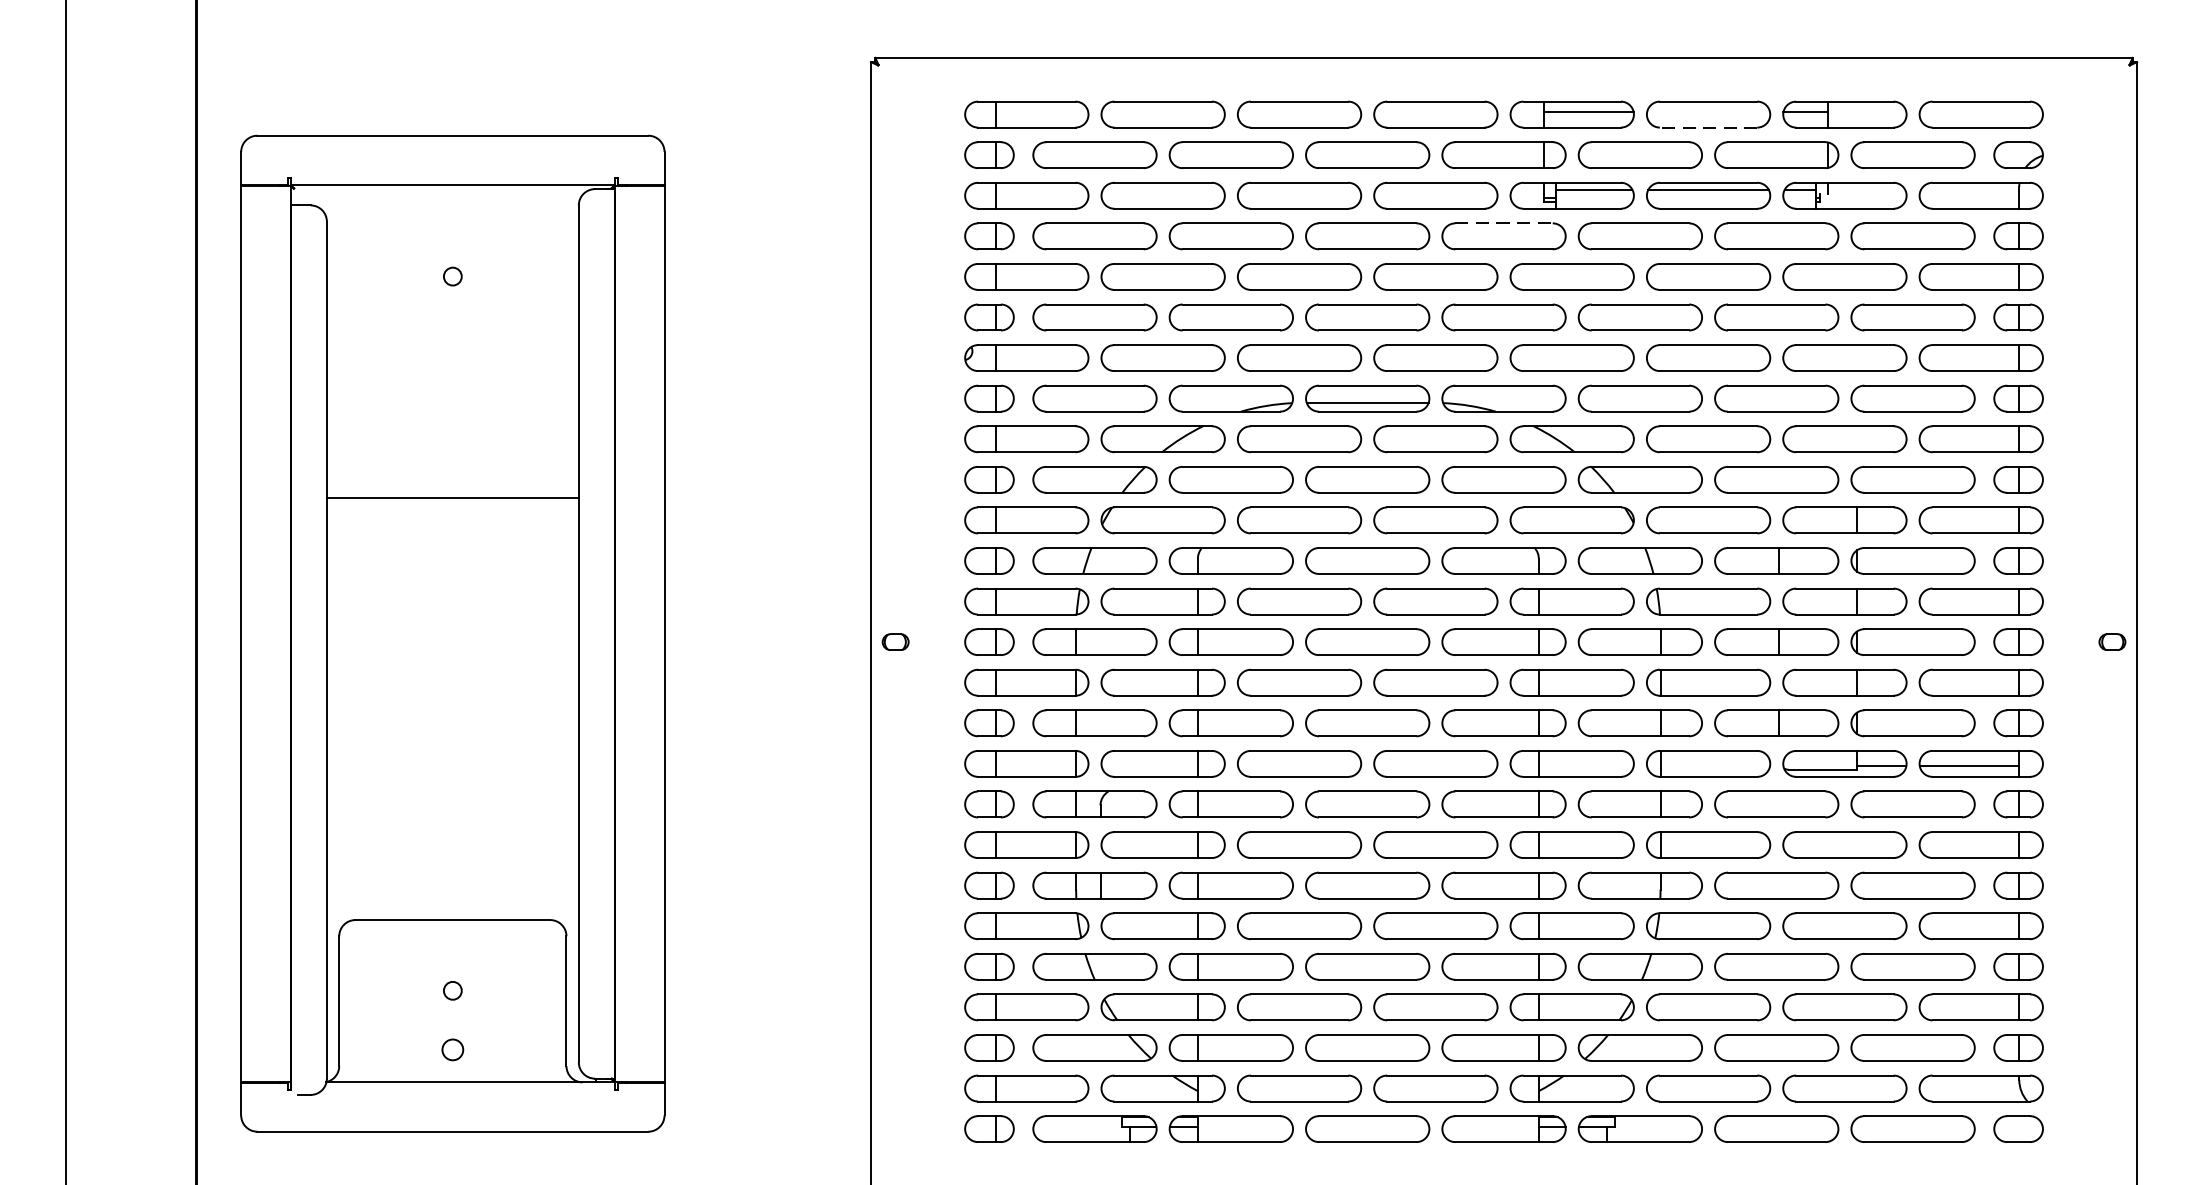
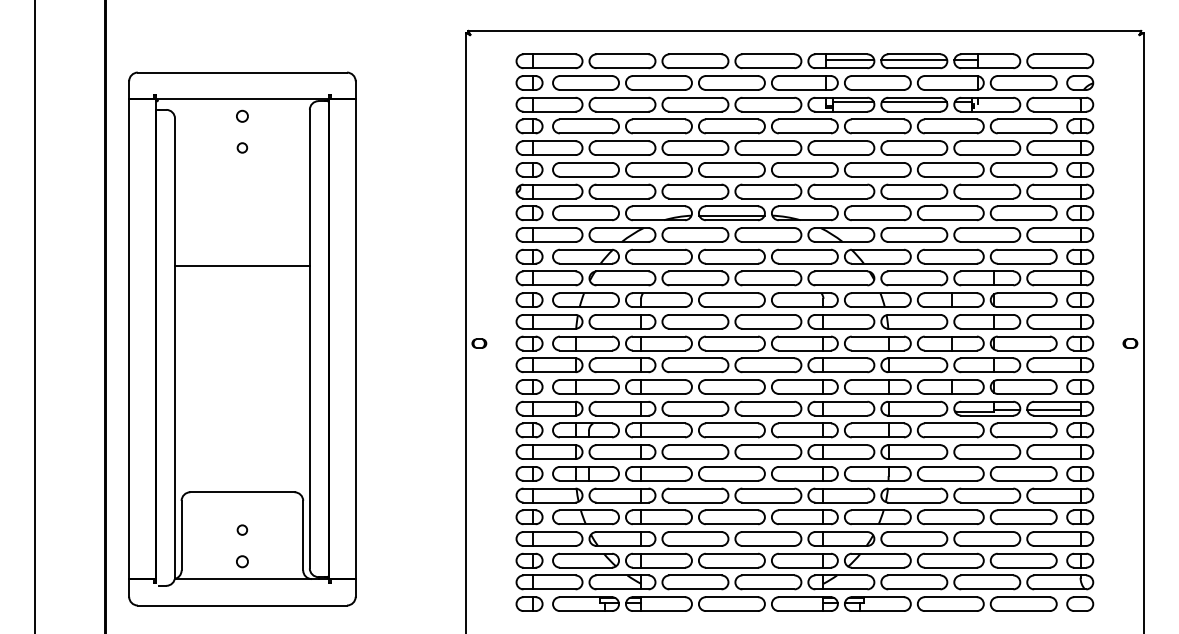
line: (1708, 113) -> (914, 60), added
line: (1707, 128) -> (913, 68), dashed -> solid
circle: (452, 215) -> (242, 115), added
line: (1505, 223) -> (805, 119), dashed -> solid

